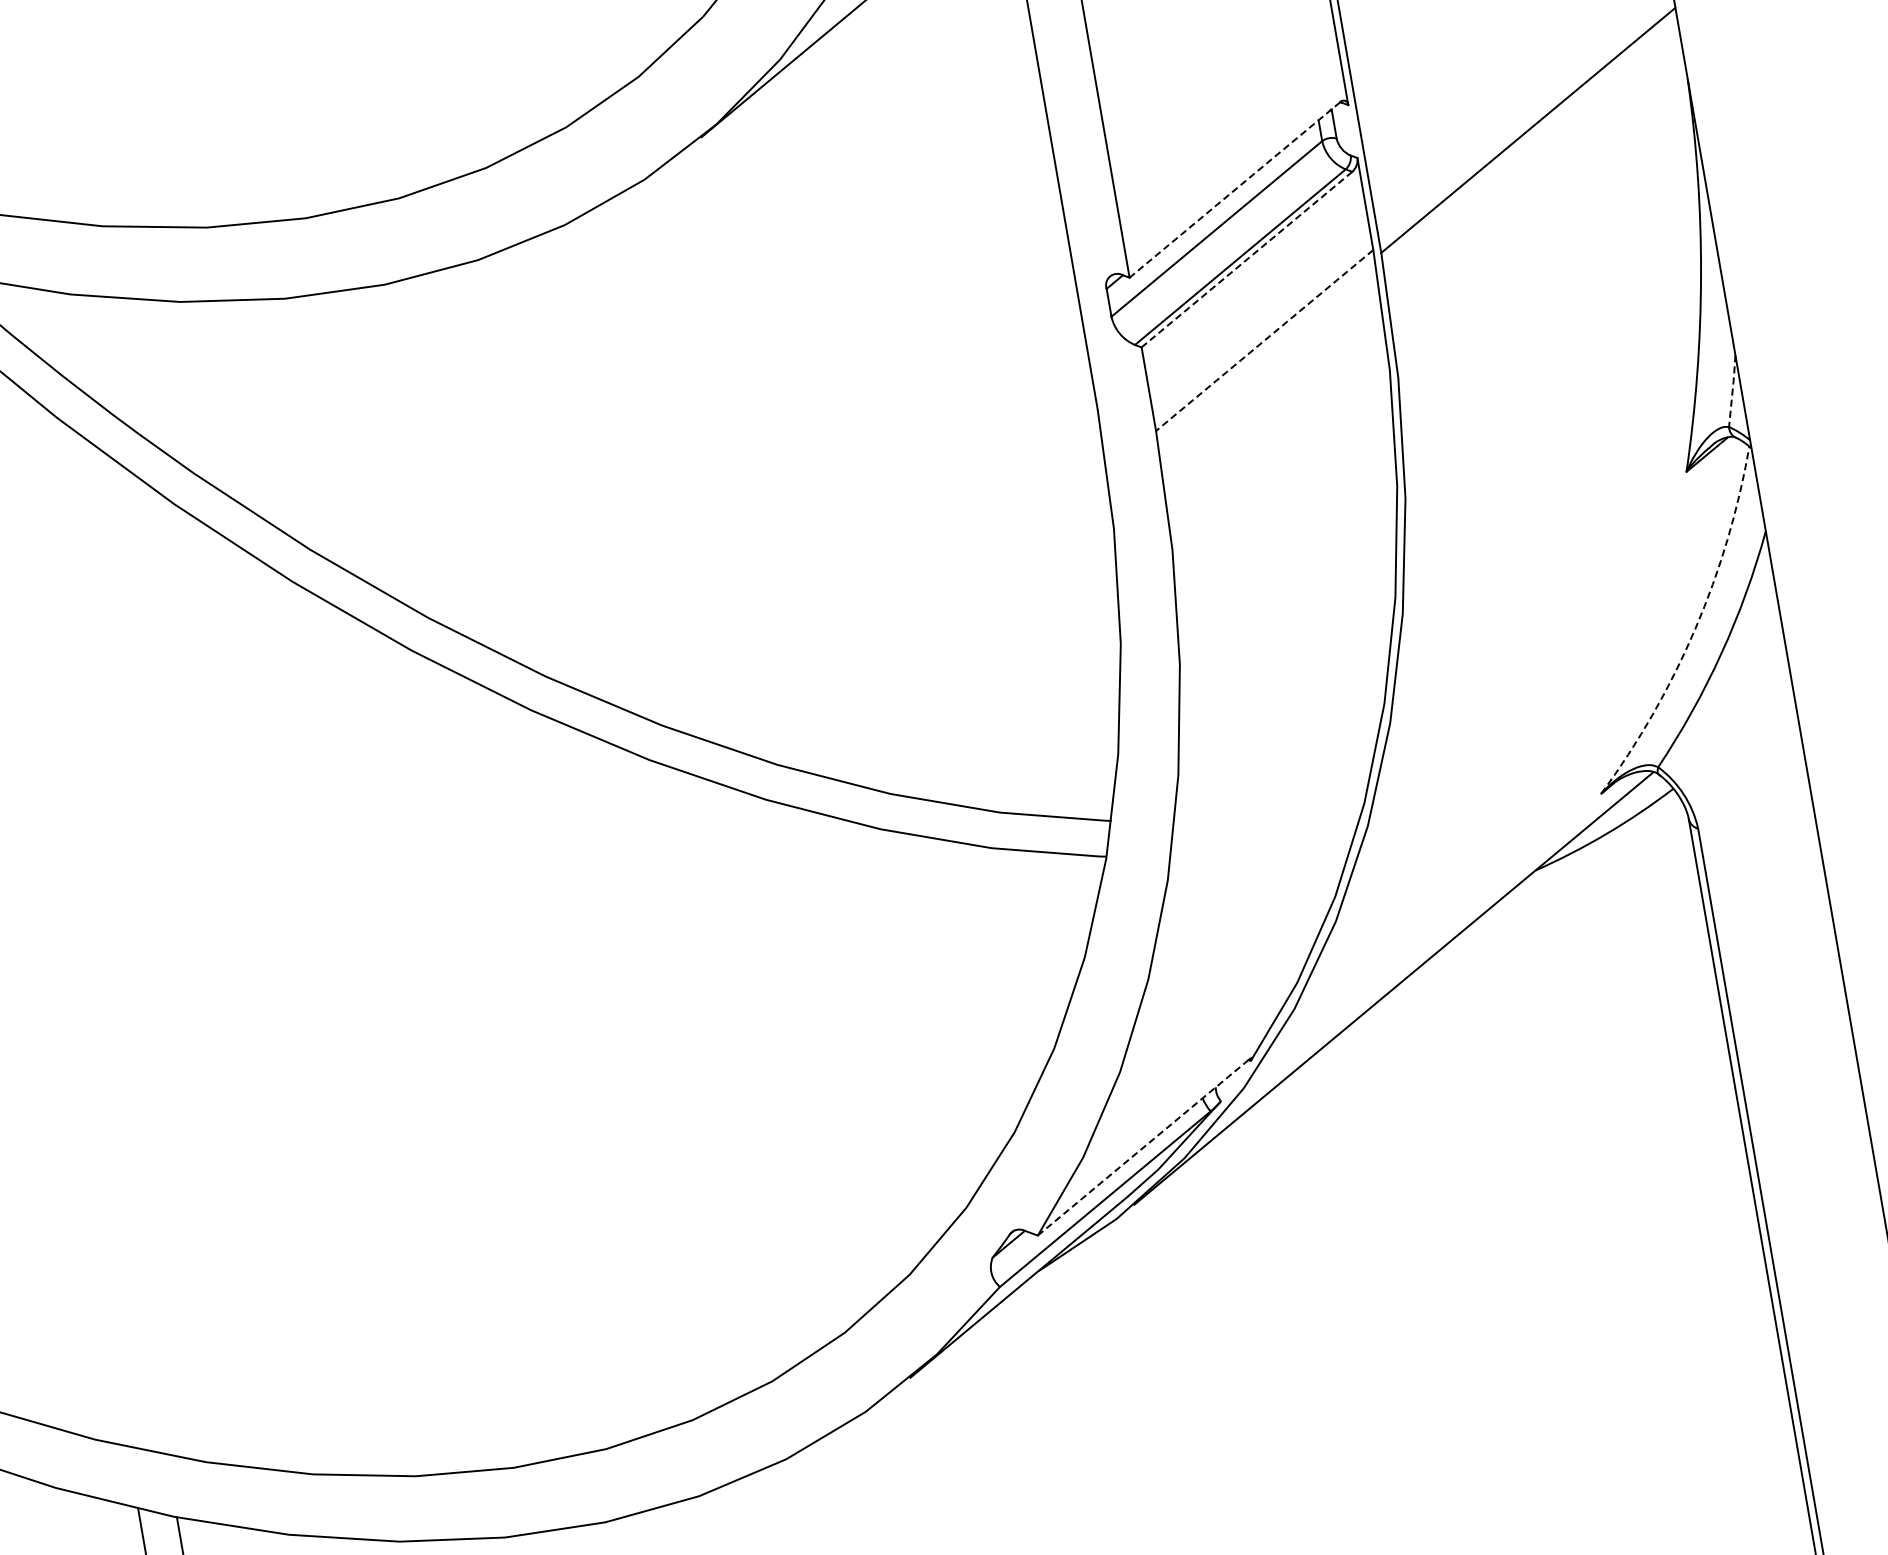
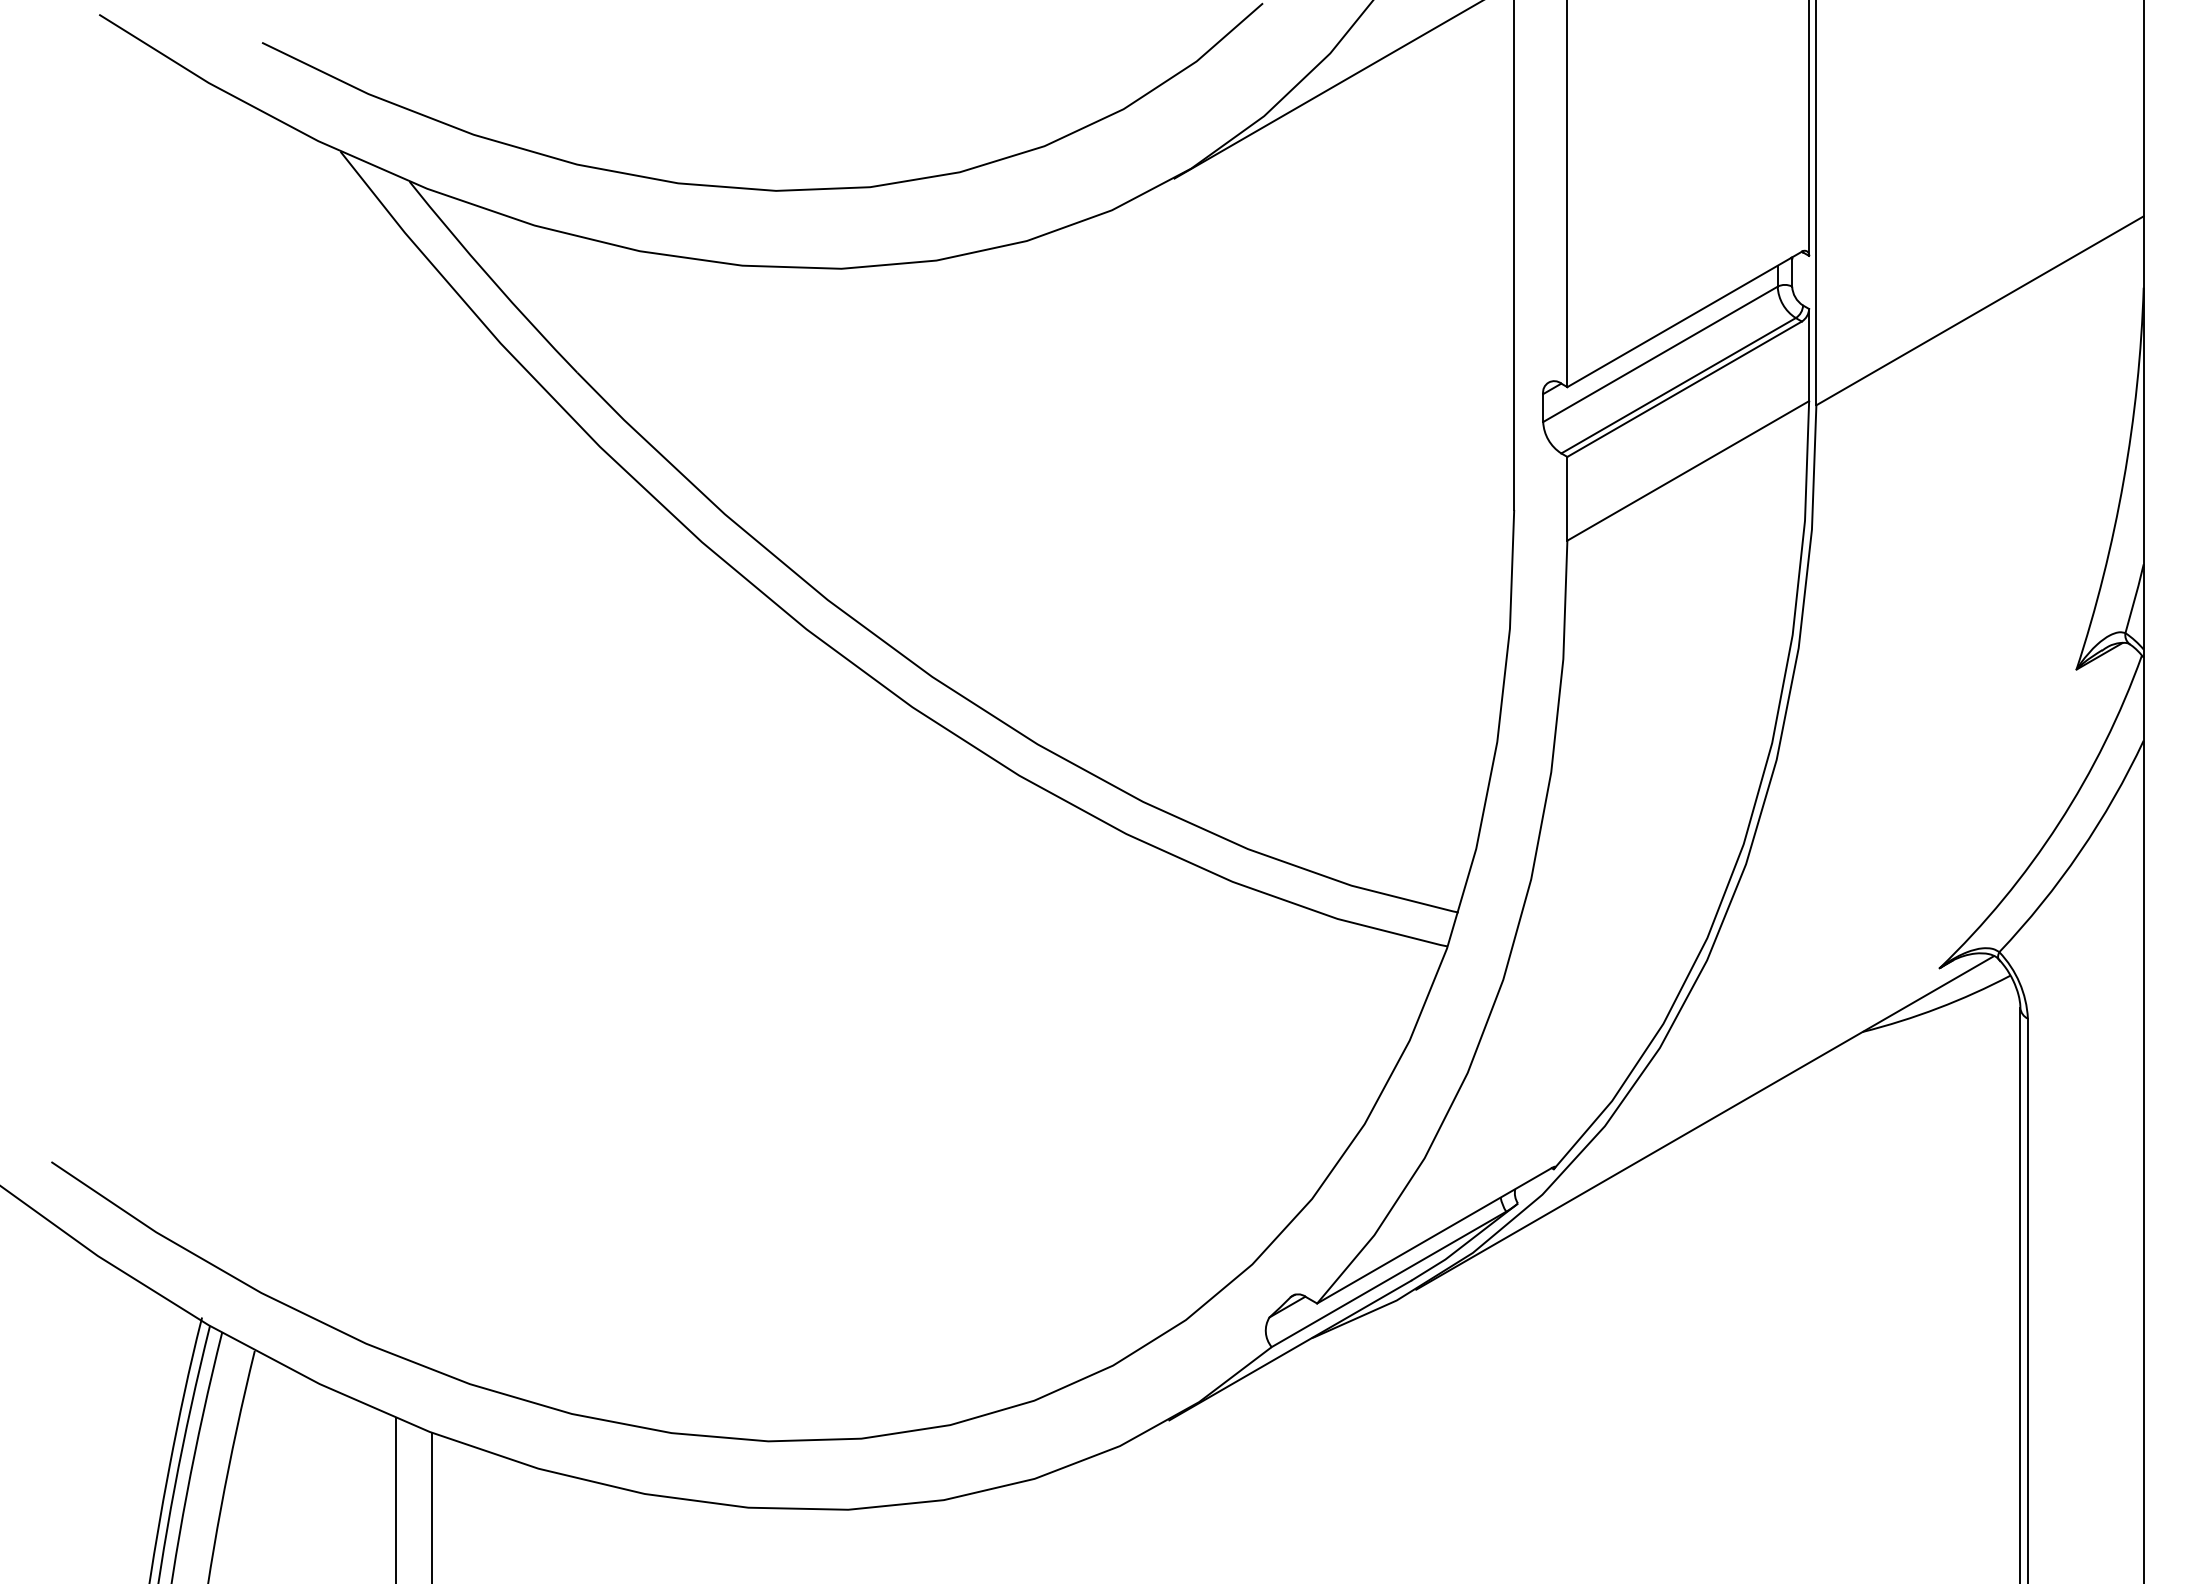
line: (1234, 190) -> (1684, 319), dashed -> solid
line: (1246, 259) -> (1684, 389), dashed -> solid
line: (1264, 340) -> (1688, 470), dashed -> solid
line: (1732, 390) -> (2134, 598), dashed -> solid
arc: (1695, 628) -> (2058, 823), dashed -> solid
line: (1143, 1147) -> (1434, 1235), dashed -> solid

